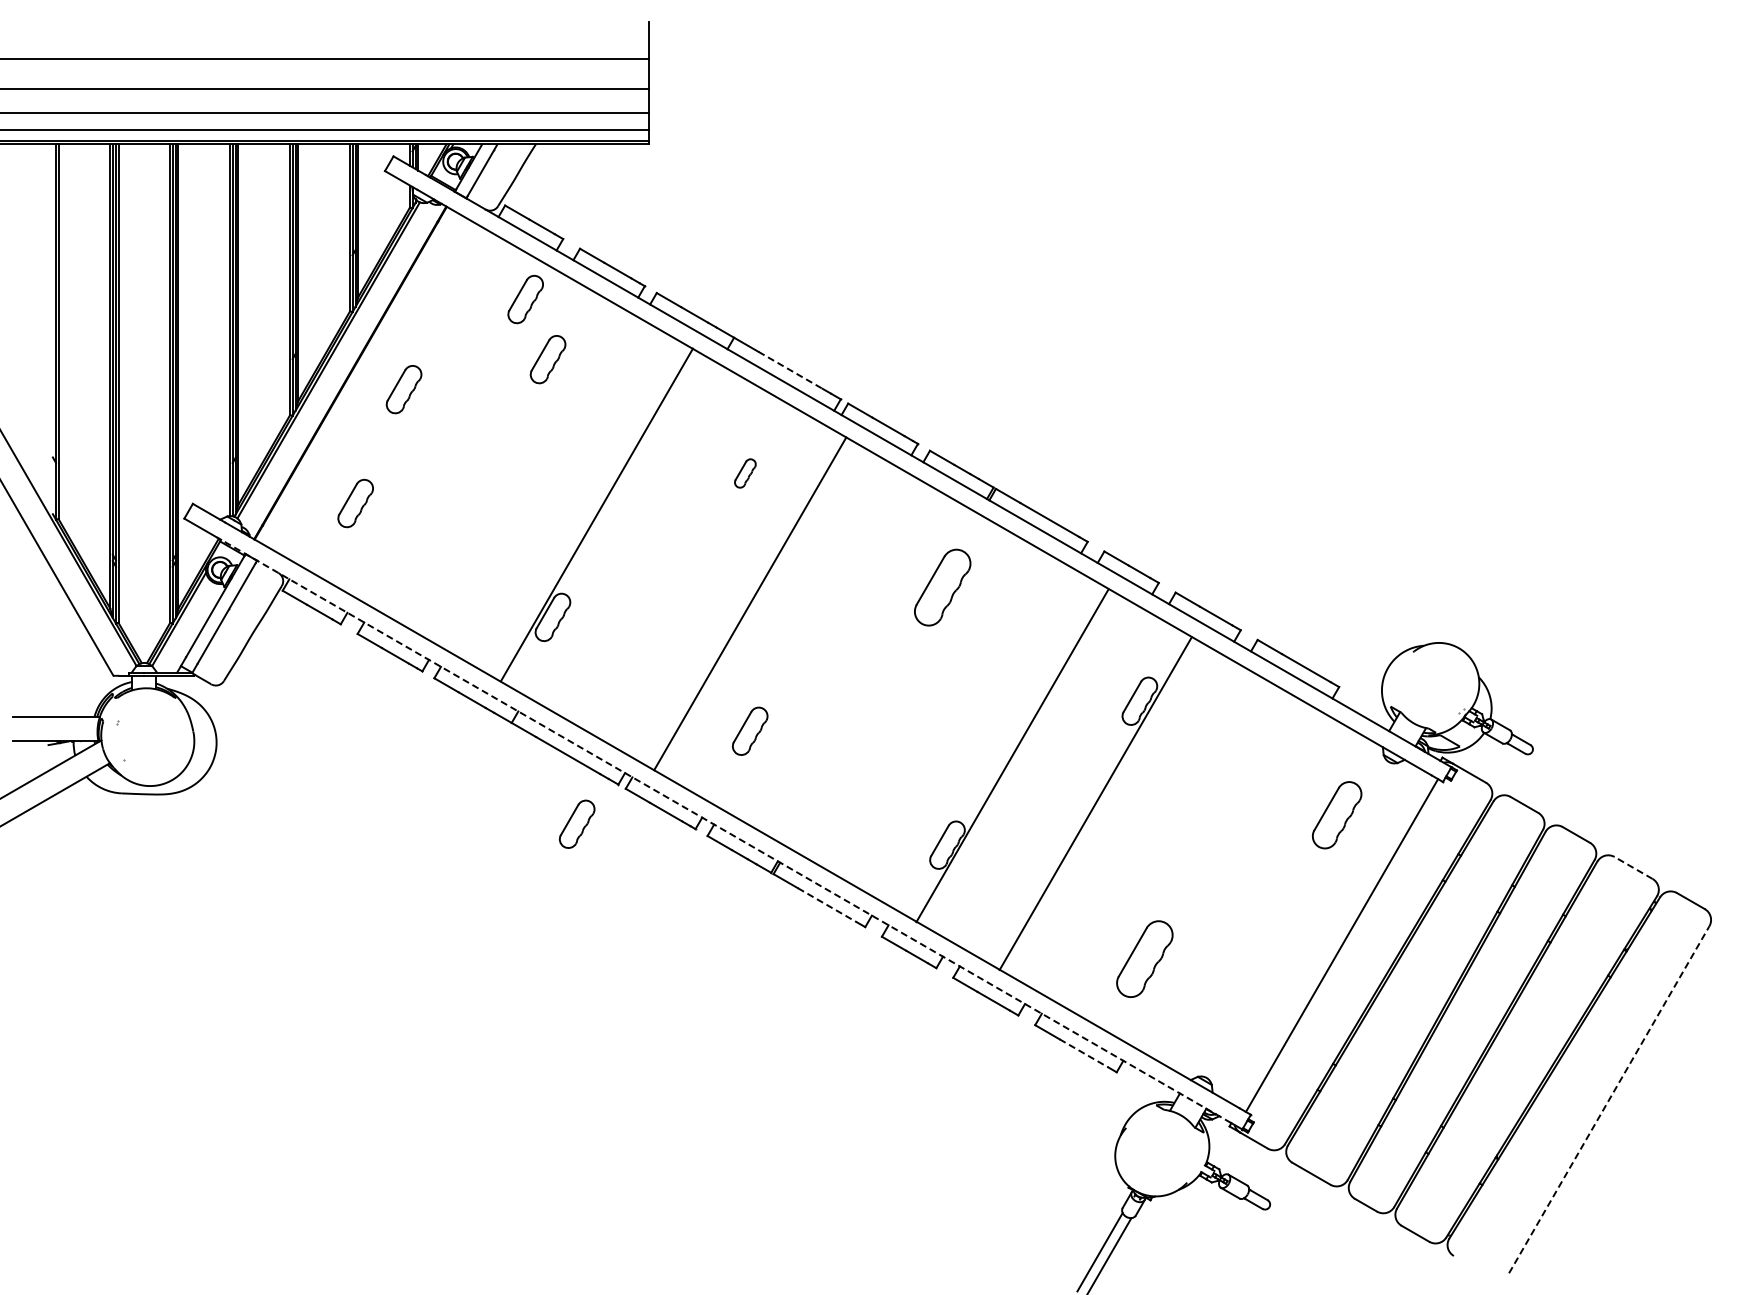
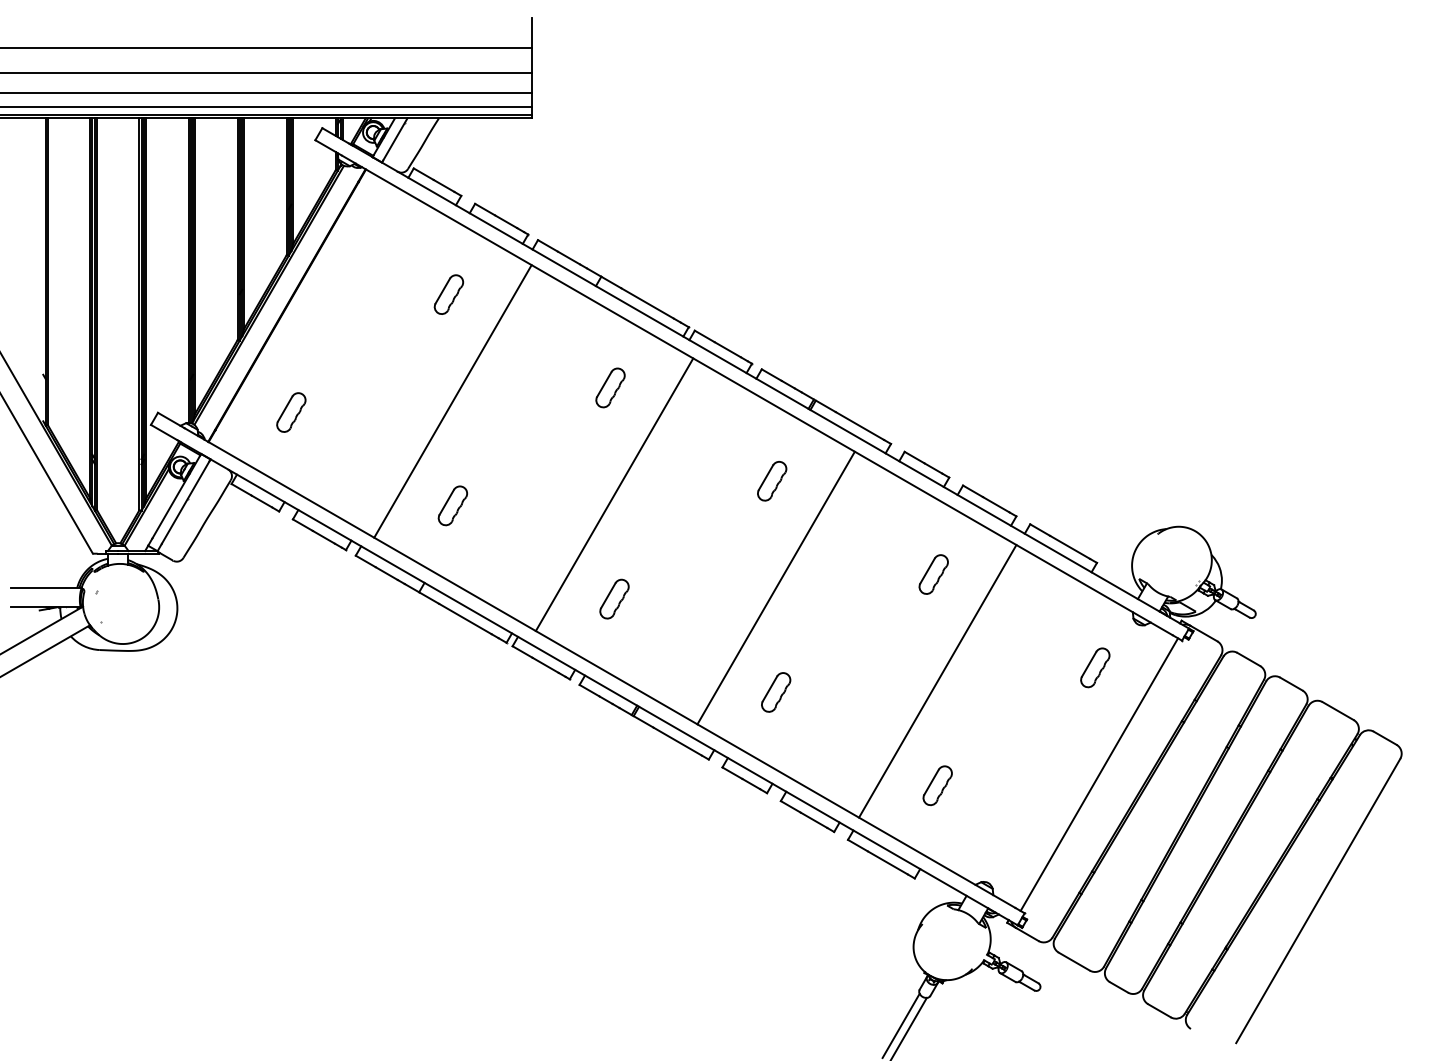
part: (525, 299) -> (430, 245), removed
line: (791, 370) -> (648, 303), dashed -> solid
part: (403, 389) -> (330, 319), removed
part: (745, 473) -> (610, 387), size x1.67
line: (596, 514) -> (452, 401), moved
part: (942, 586) -> (772, 480), size x0.62
line: (1012, 755) -> (776, 587), moved
line: (1095, 803) -> (937, 681), moved
part: (1336, 814) -> (1094, 667), size x0.71
part: (576, 823) -> (472, 674), removed
line: (723, 830) -> (592, 680), dashed -> solid
line: (1633, 867) -> (1338, 710), dashed -> solid
line: (827, 905) -> (677, 741), dashed -> solid
part: (1144, 958) -> (937, 785), size x0.62
line: (1084, 1053) -> (888, 863), dashed -> solid
line: (1609, 1099) -> (1318, 900), dashed -> solid

